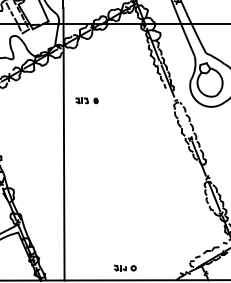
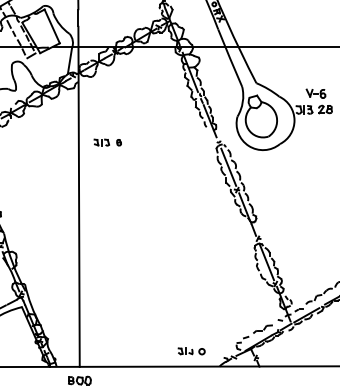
line: (183, 120) -> (228, 166), added
part: (125, 268) -> (191, 351), moved

